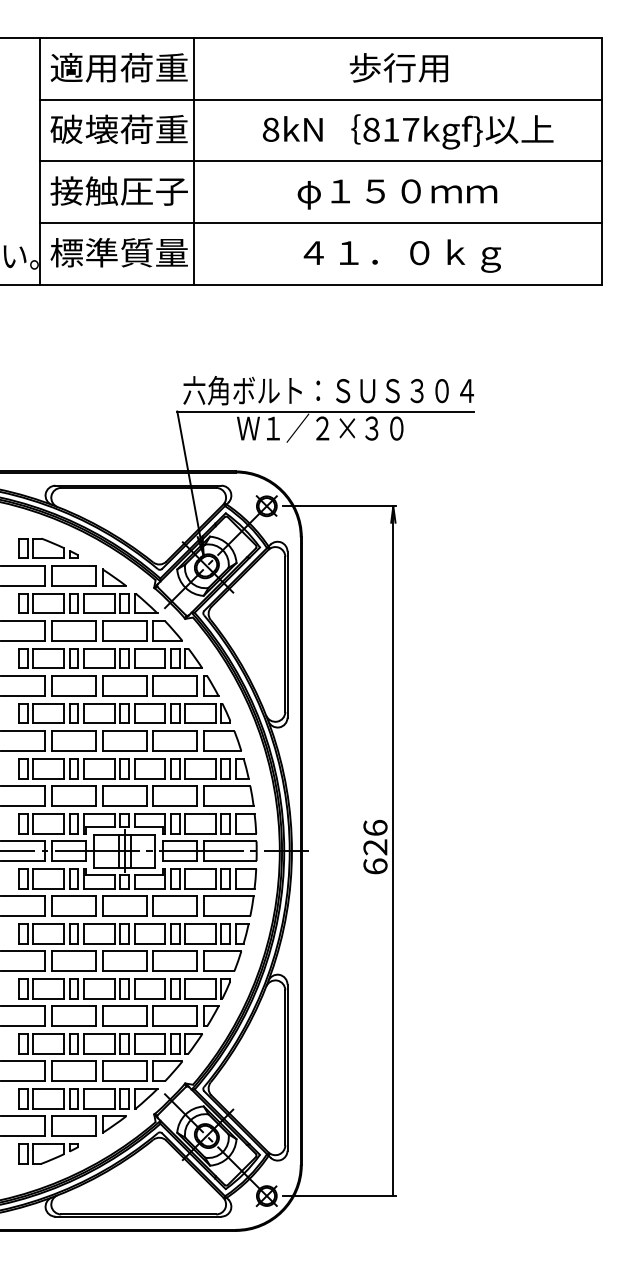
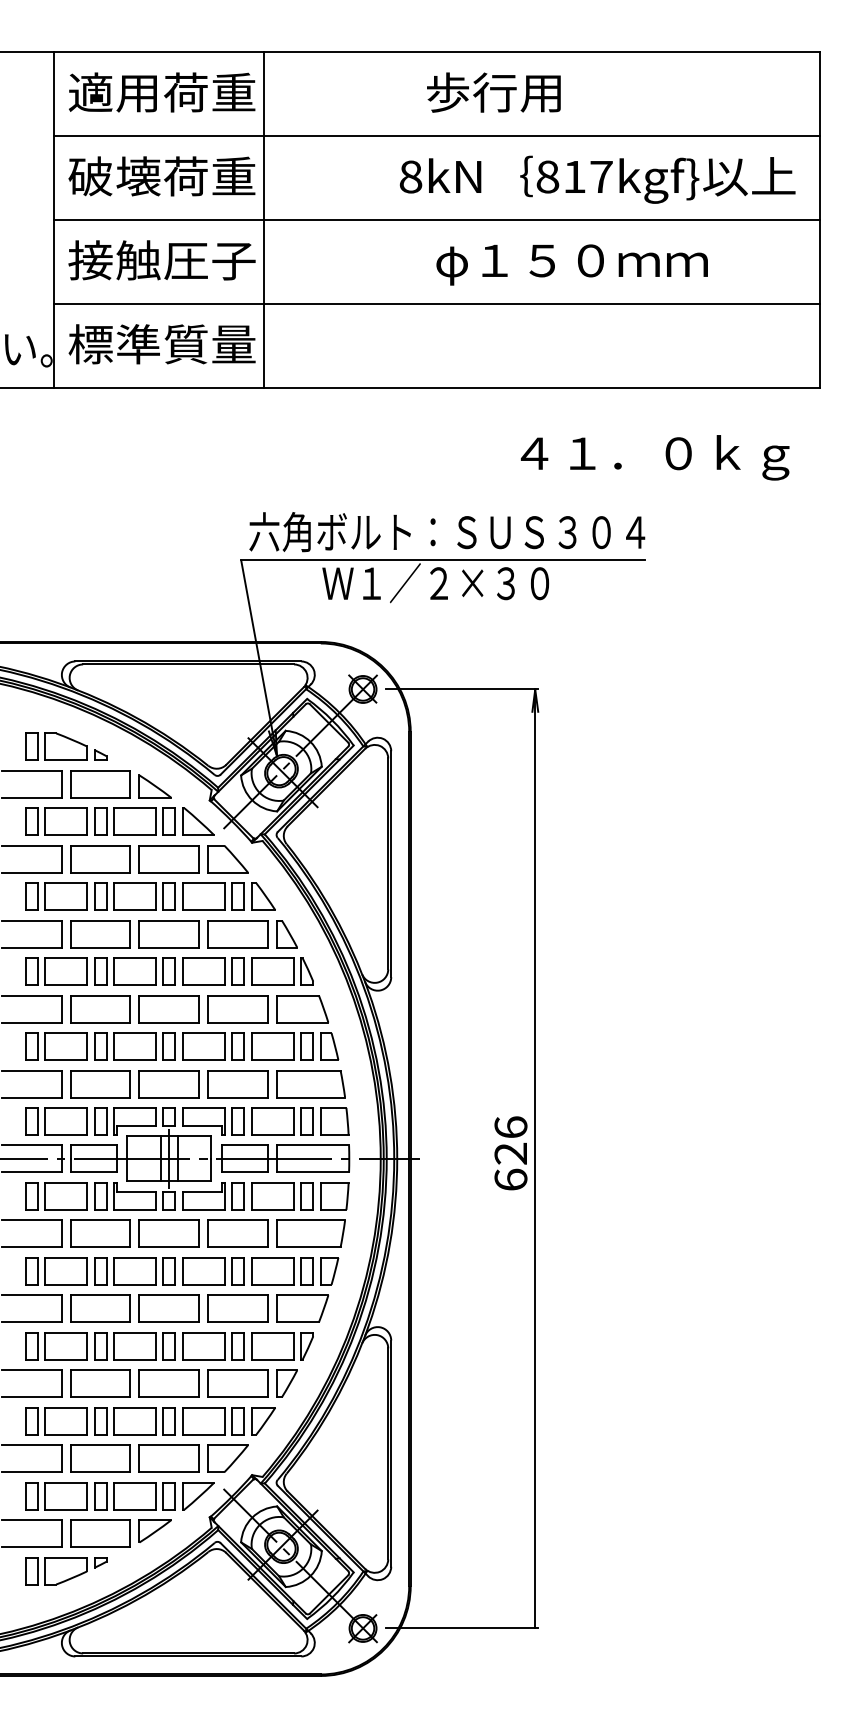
text: (398, 67) -> (493, 92), moved
text: (408, 131) -> (598, 179), moved
text: (397, 194) -> (572, 265), moved
text: (401, 255) -> (653, 456), moved

